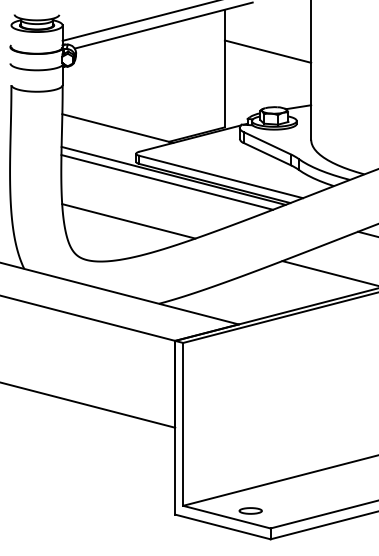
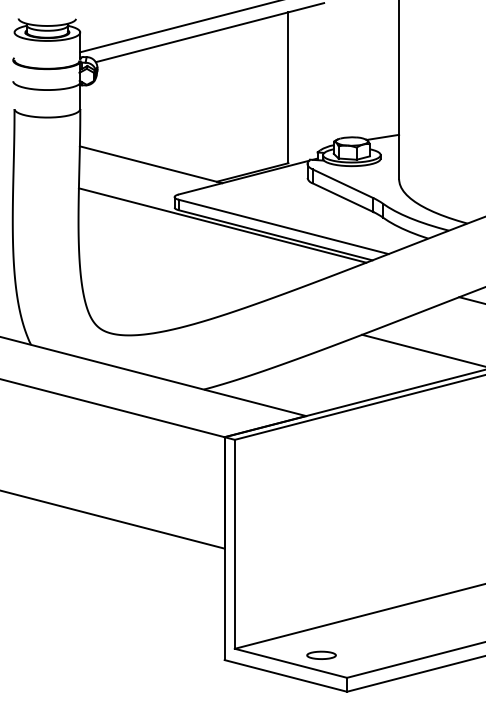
line: (267, 51) -> (343, 65), removed
line: (167, 182) -> (214, 233), removed
line: (128, 221) -> (164, 284), removed

